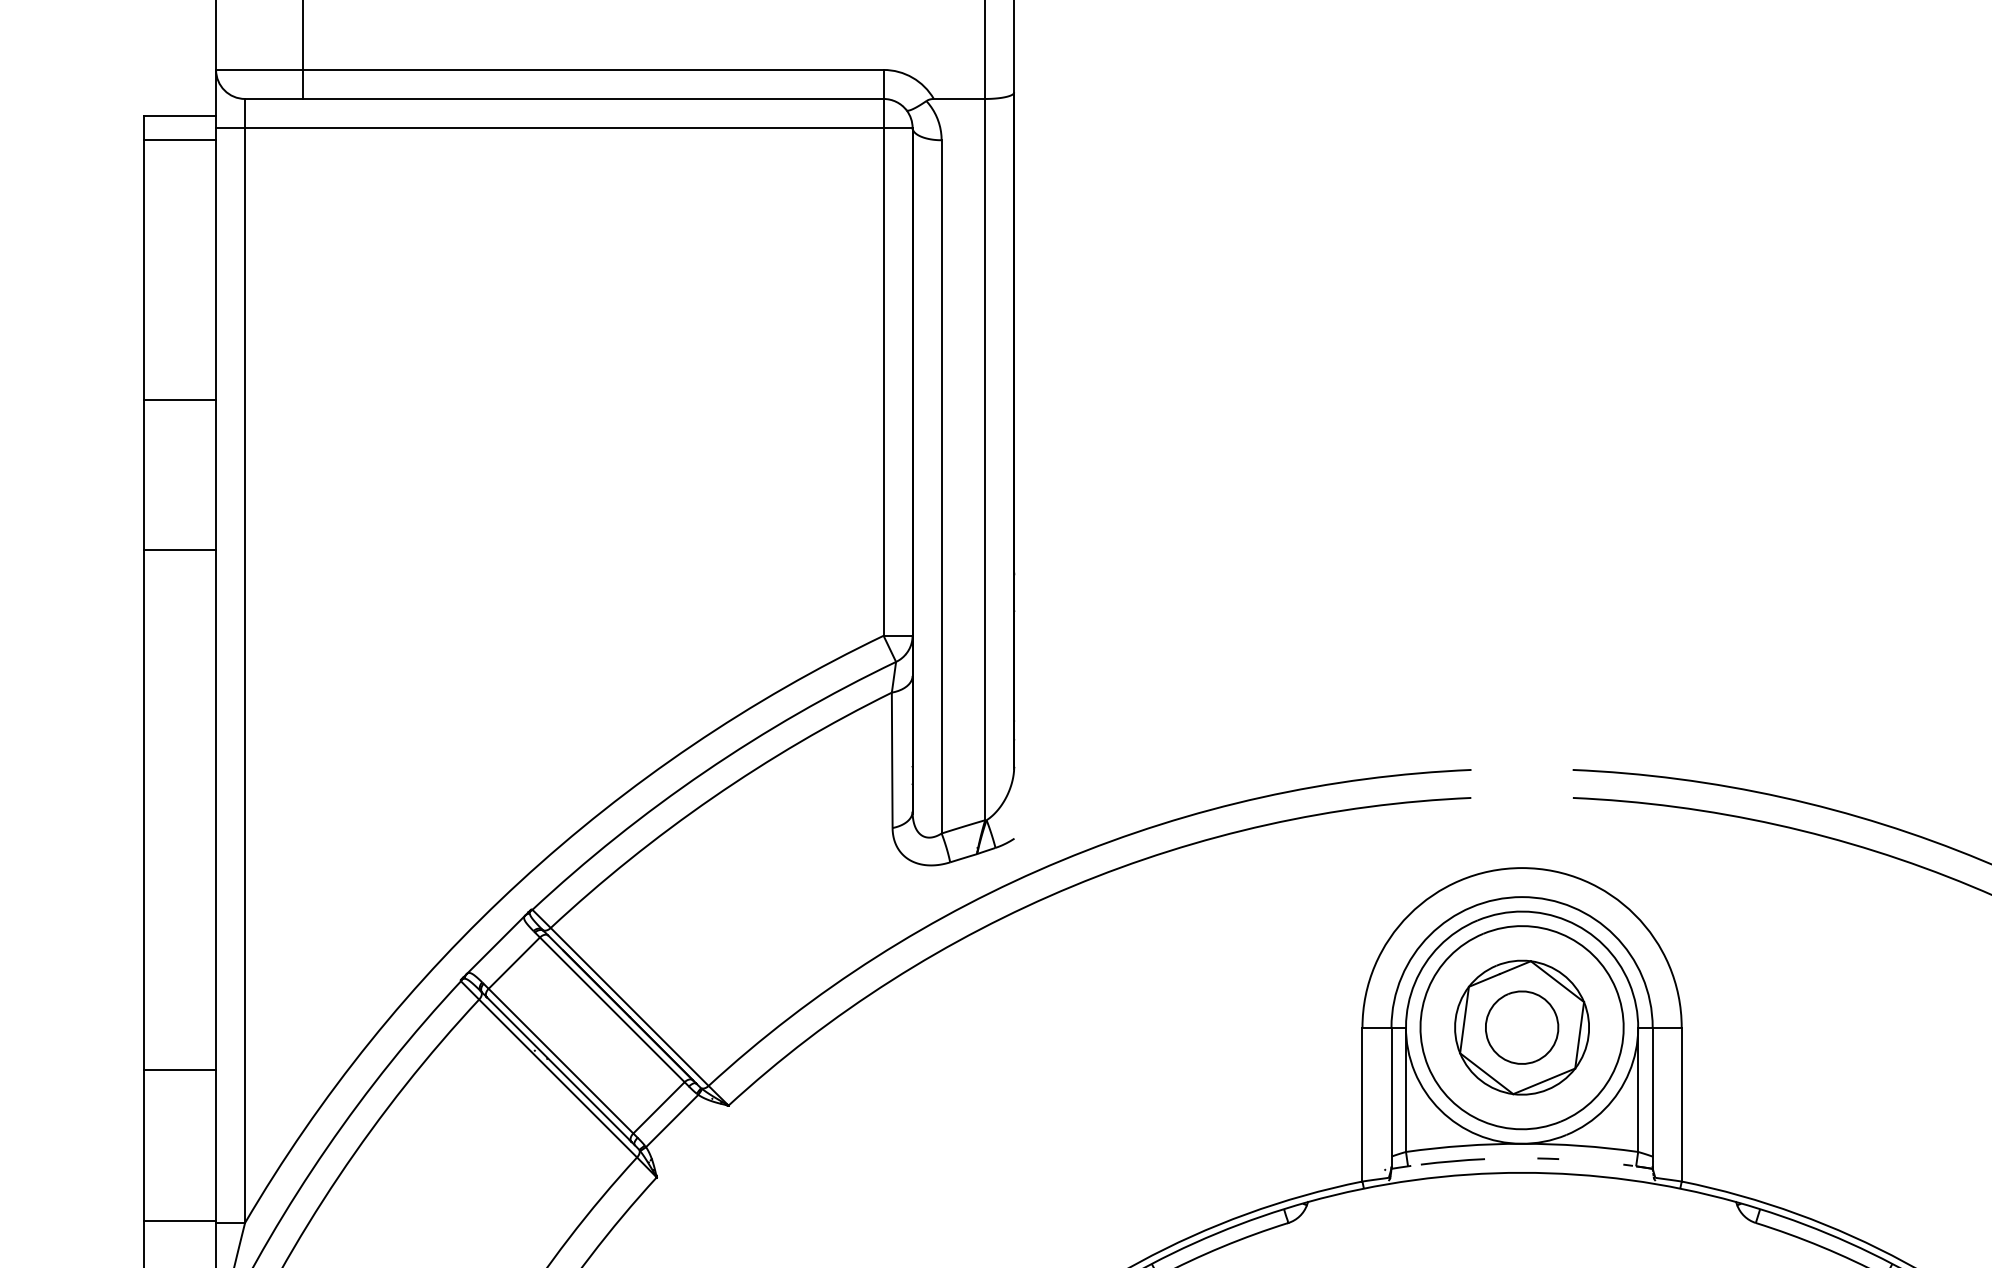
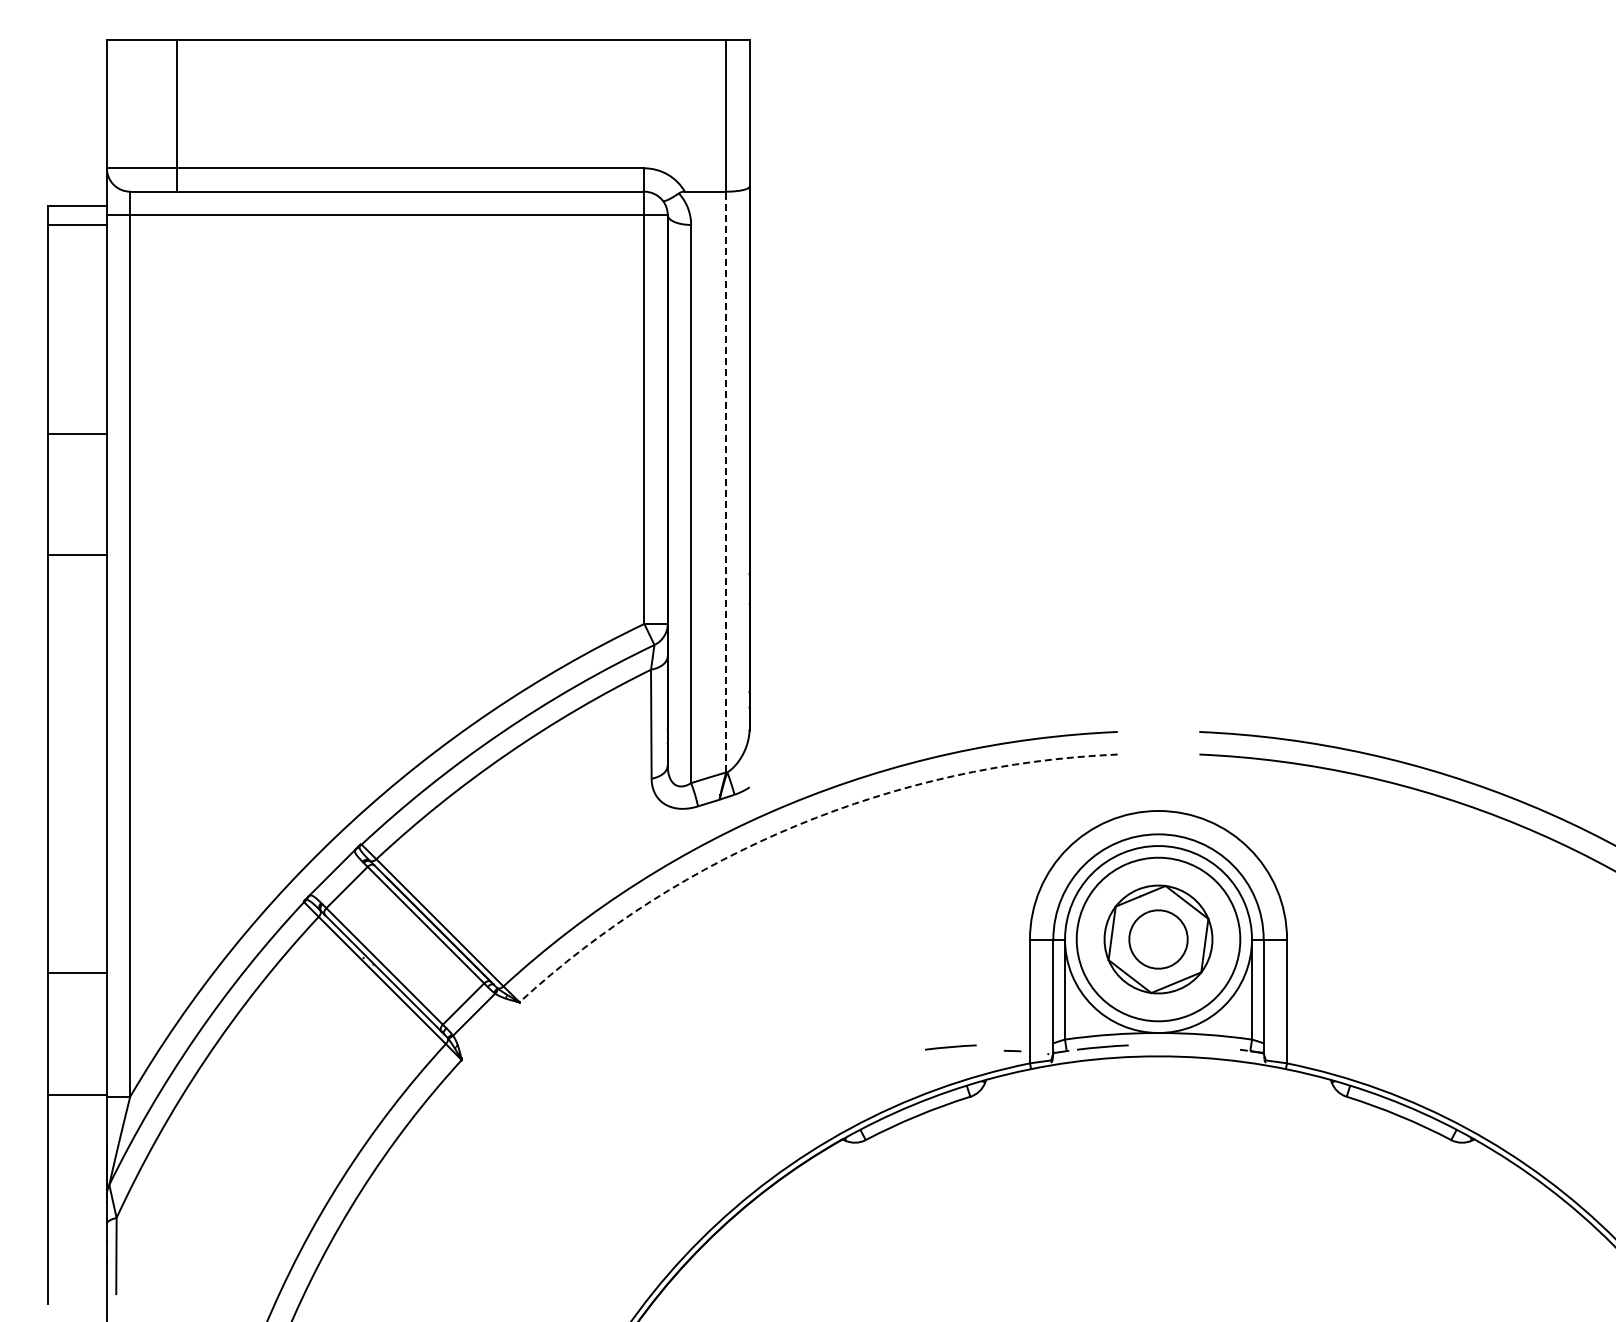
line: (985, 458) -> (726, 481), solid -> dashed
arc: (1072, 886) -> (796, 825), solid -> dashed
line: (1548, 1158) -> (1012, 1050), moved
line: (1263, 1161) -> (950, 1047), added

